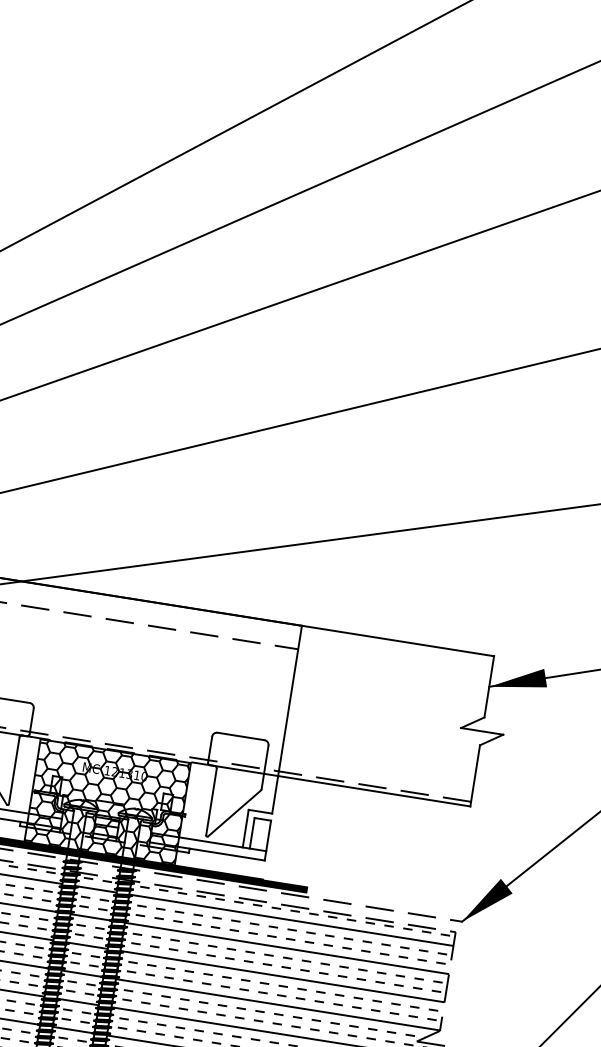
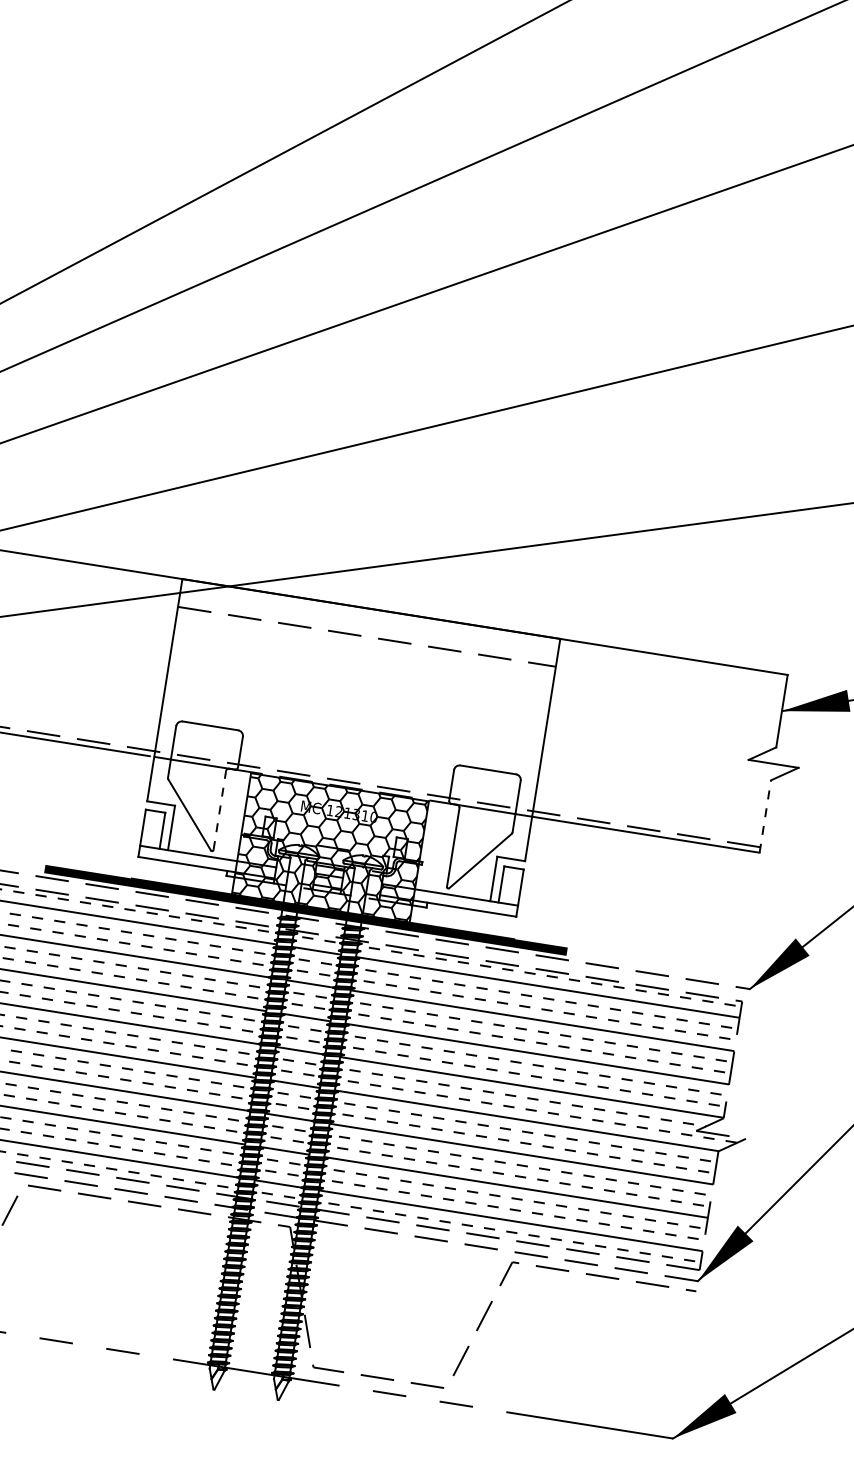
line: (13, 770) -> (219, 810), solid -> dashed
line: (475, 775) -> (765, 816), solid -> dashed

